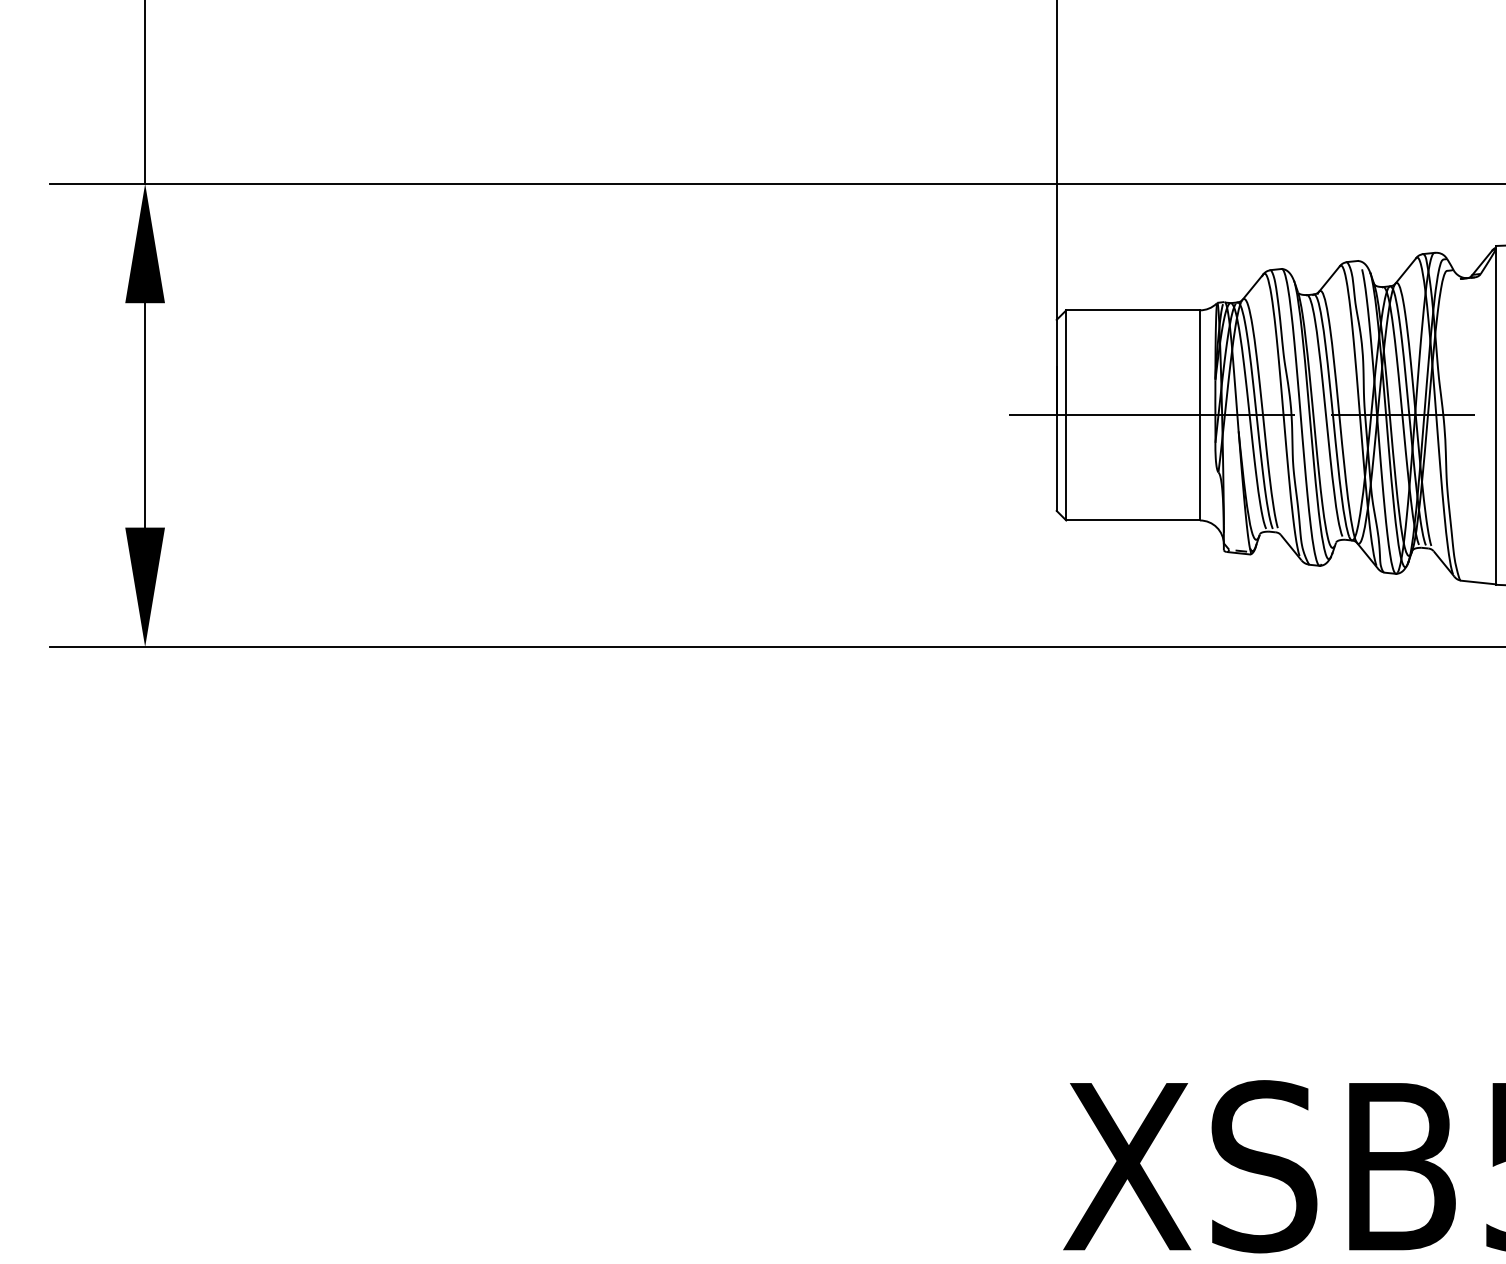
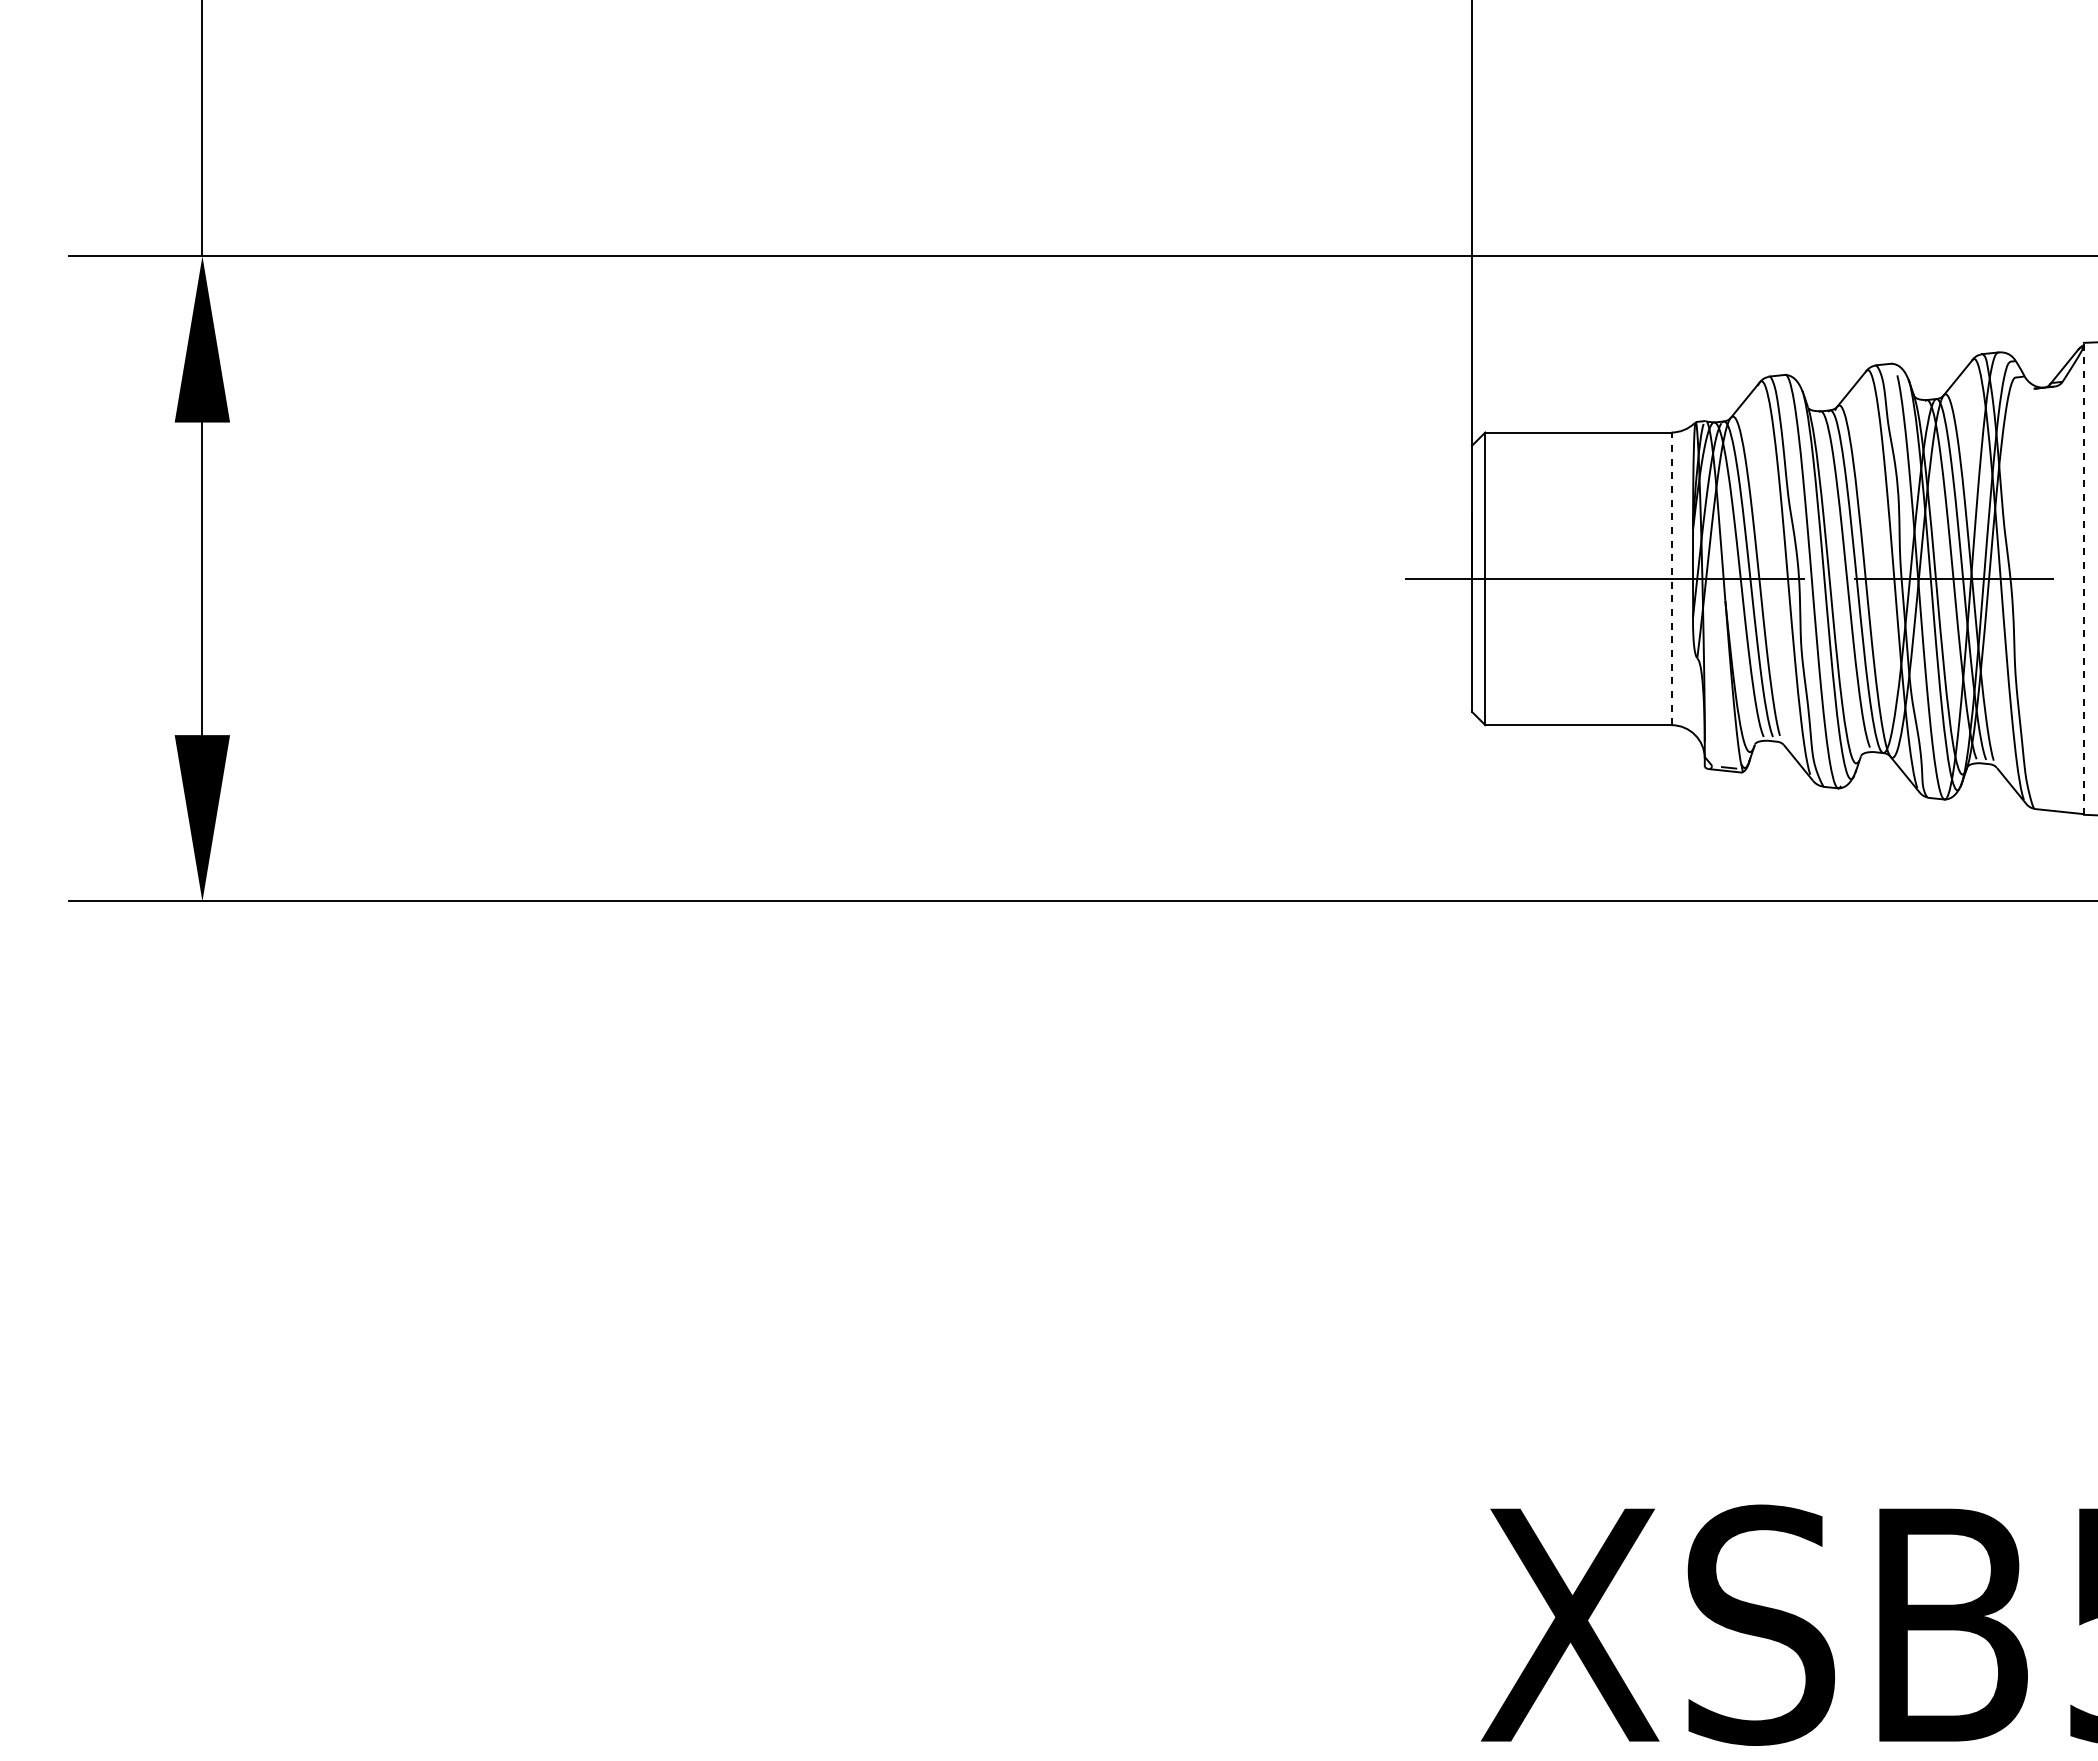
line: (1199, 415) -> (1671, 578), solid -> dashed
line: (1495, 415) -> (2083, 578), solid -> dashed

